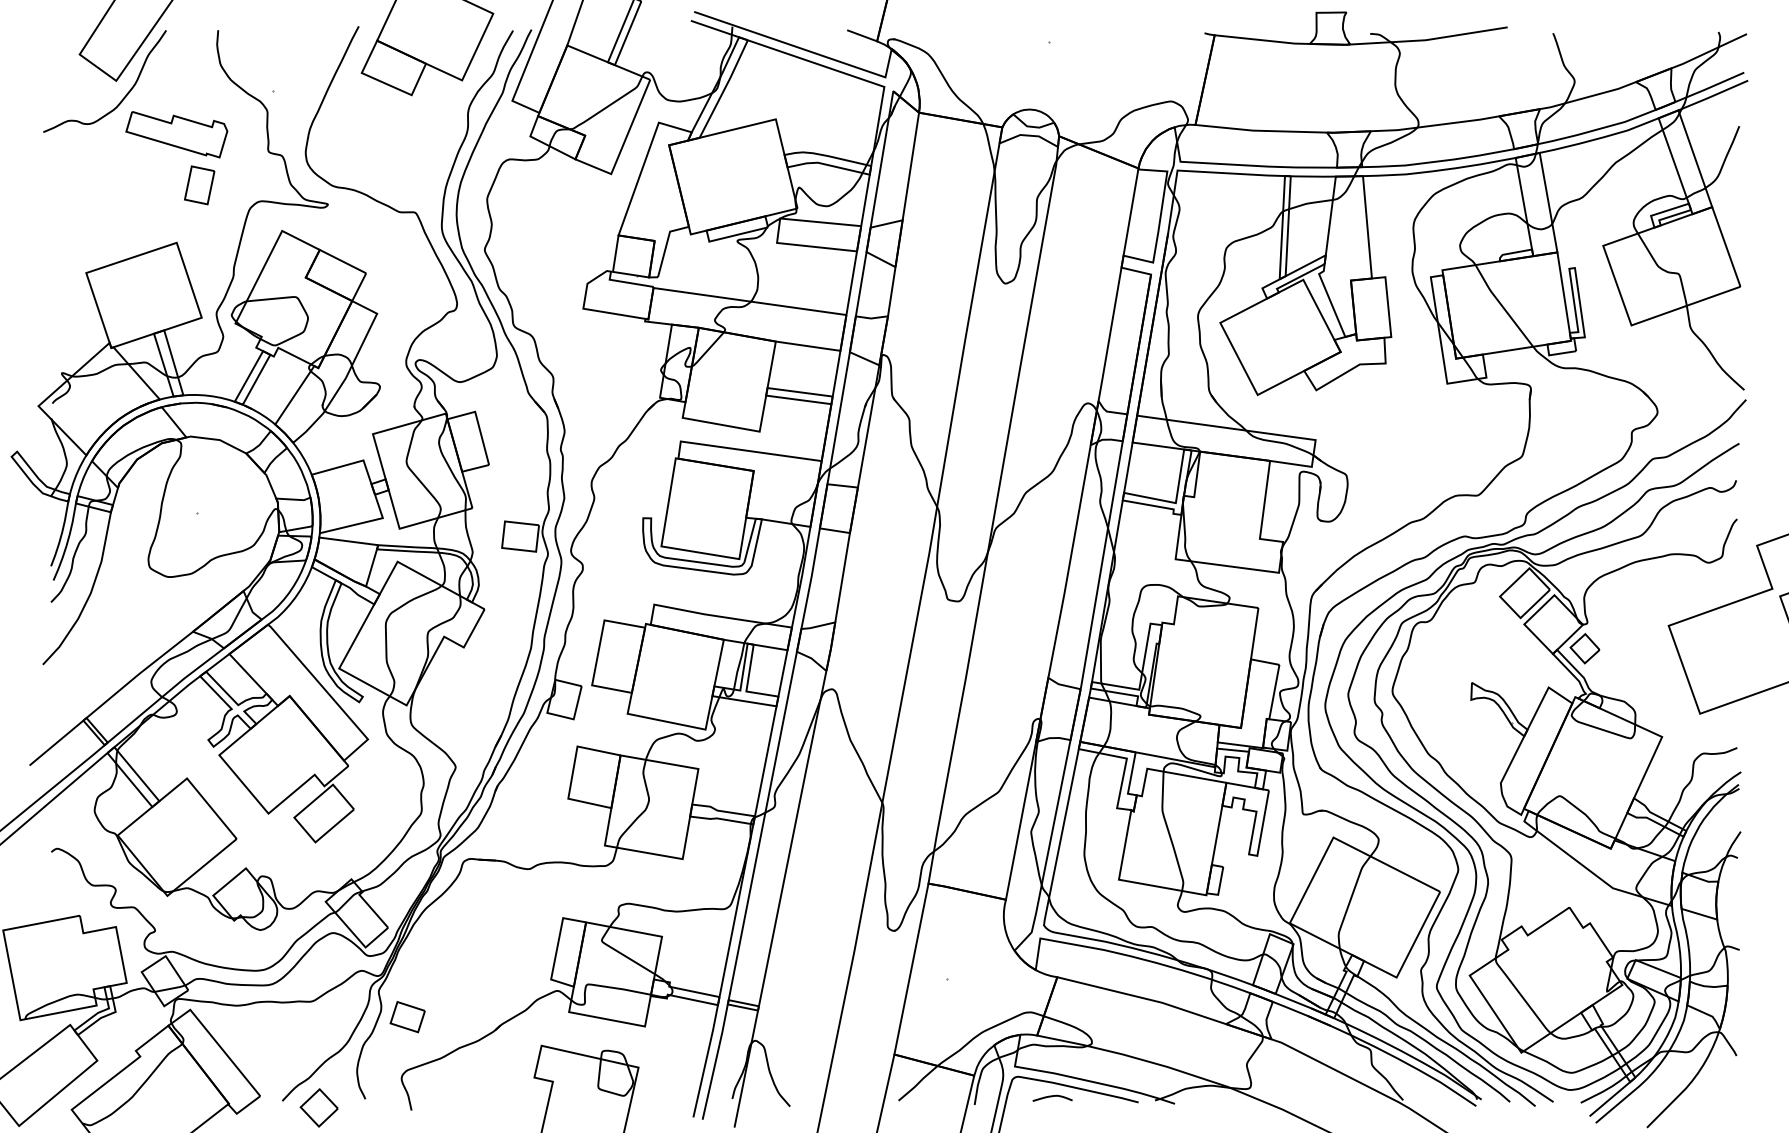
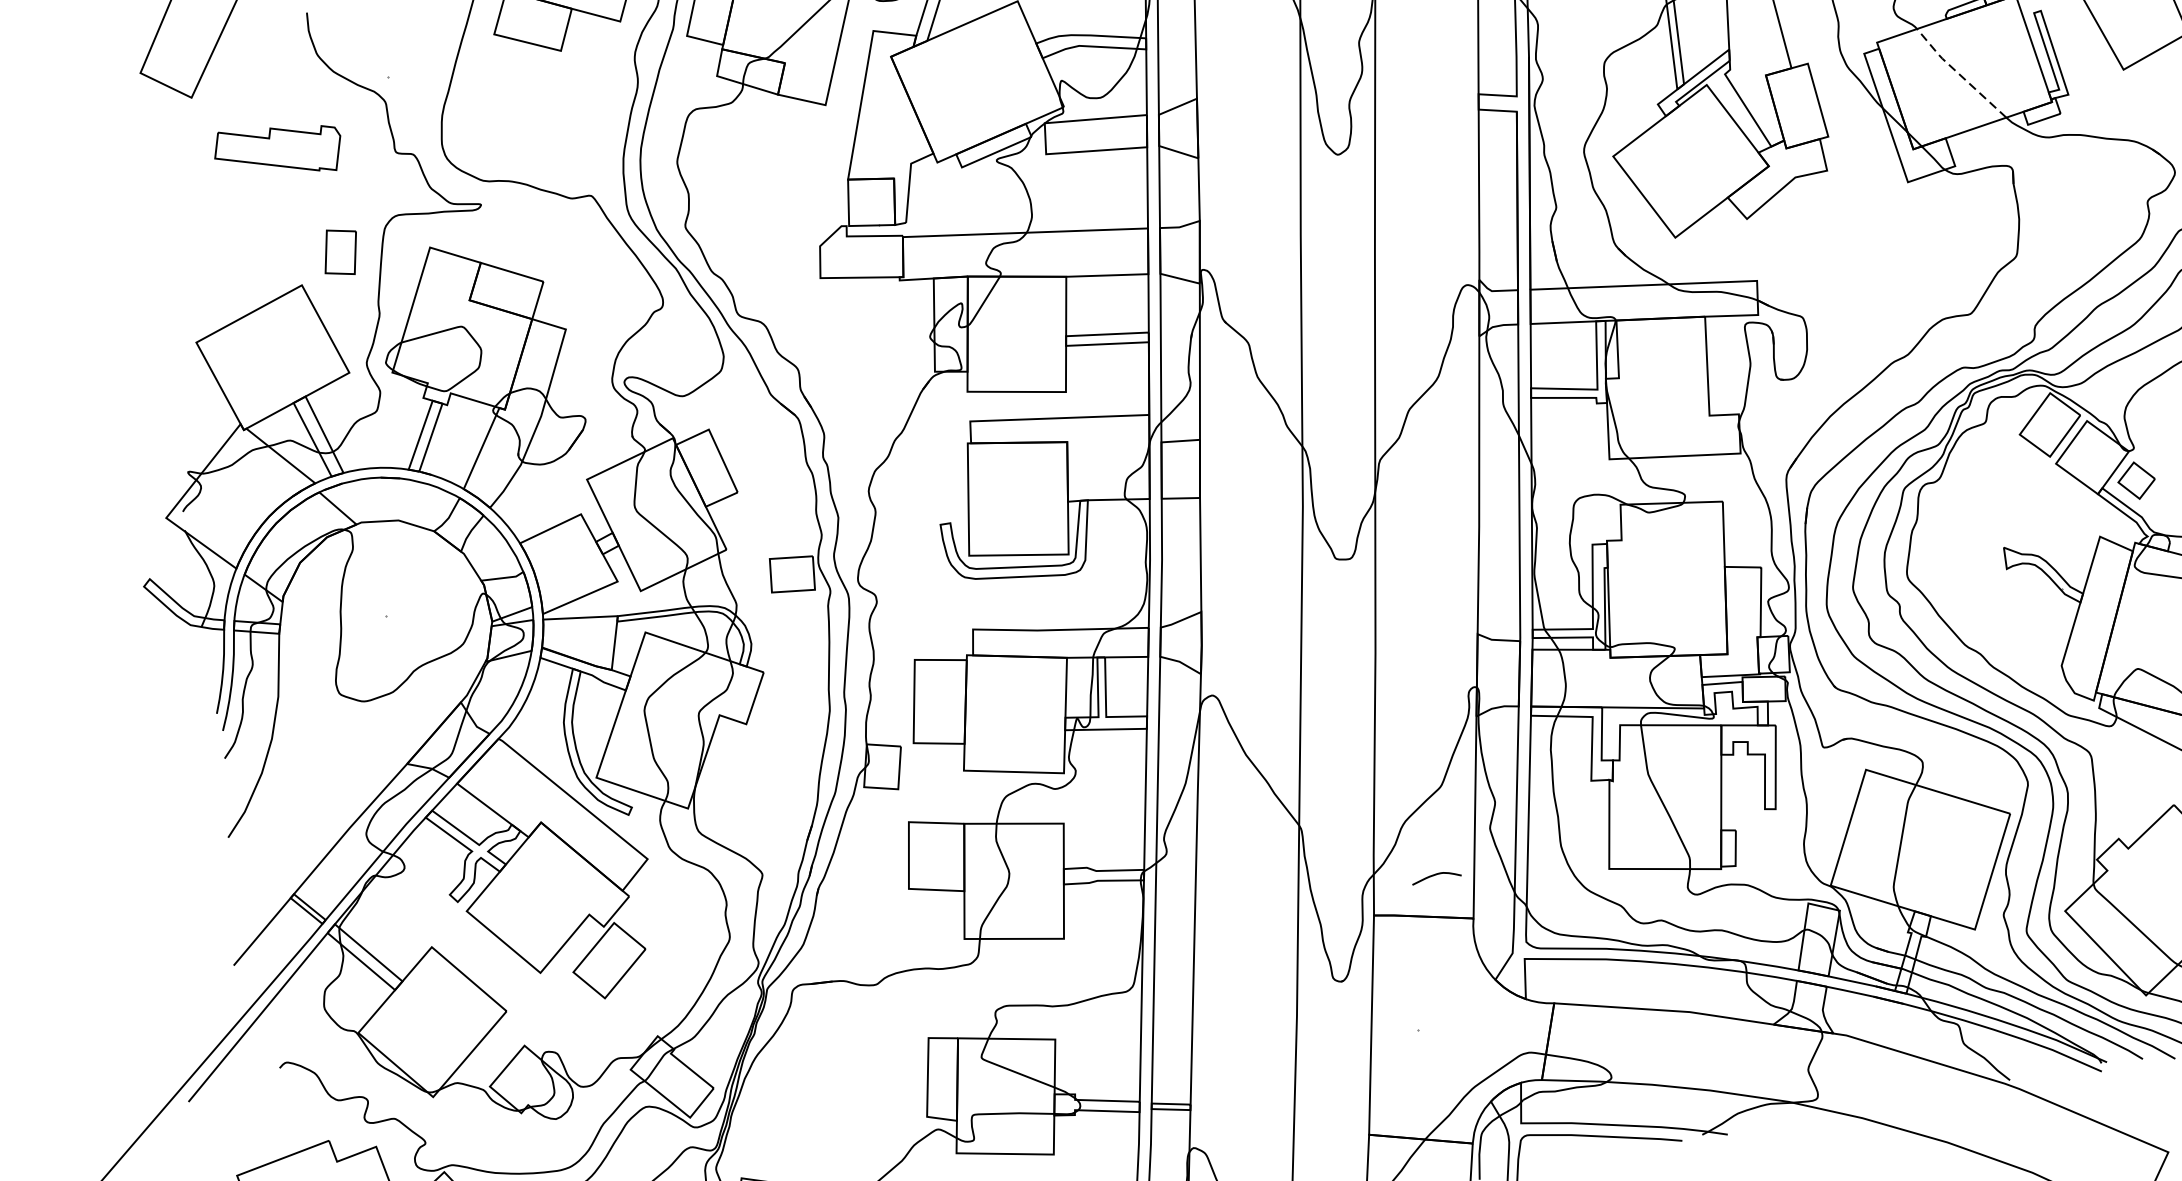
curve: (122, 98) -> (203, 118), removed
part: (199, 185) -> (340, 252), moved
line: (1502, 305) -> (1959, 73), solid -> dashed
curve: (1052, 1097) -> (1436, 876), moved

